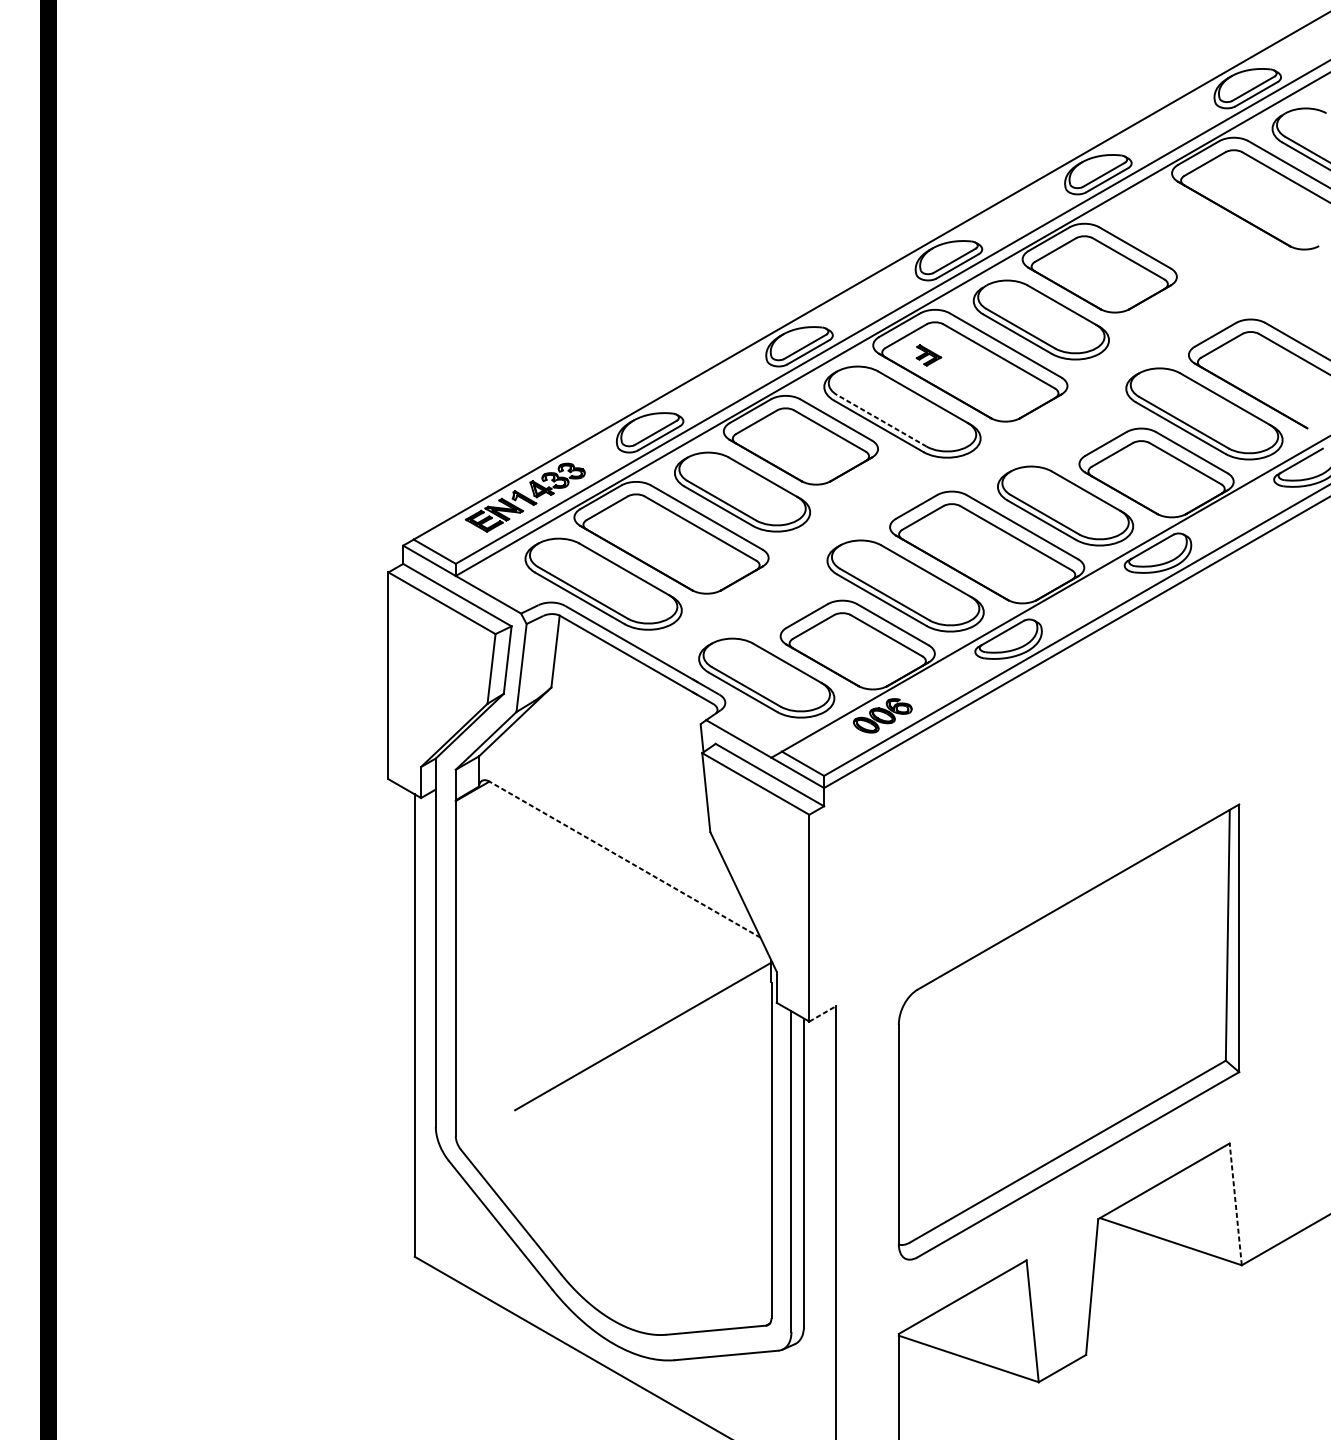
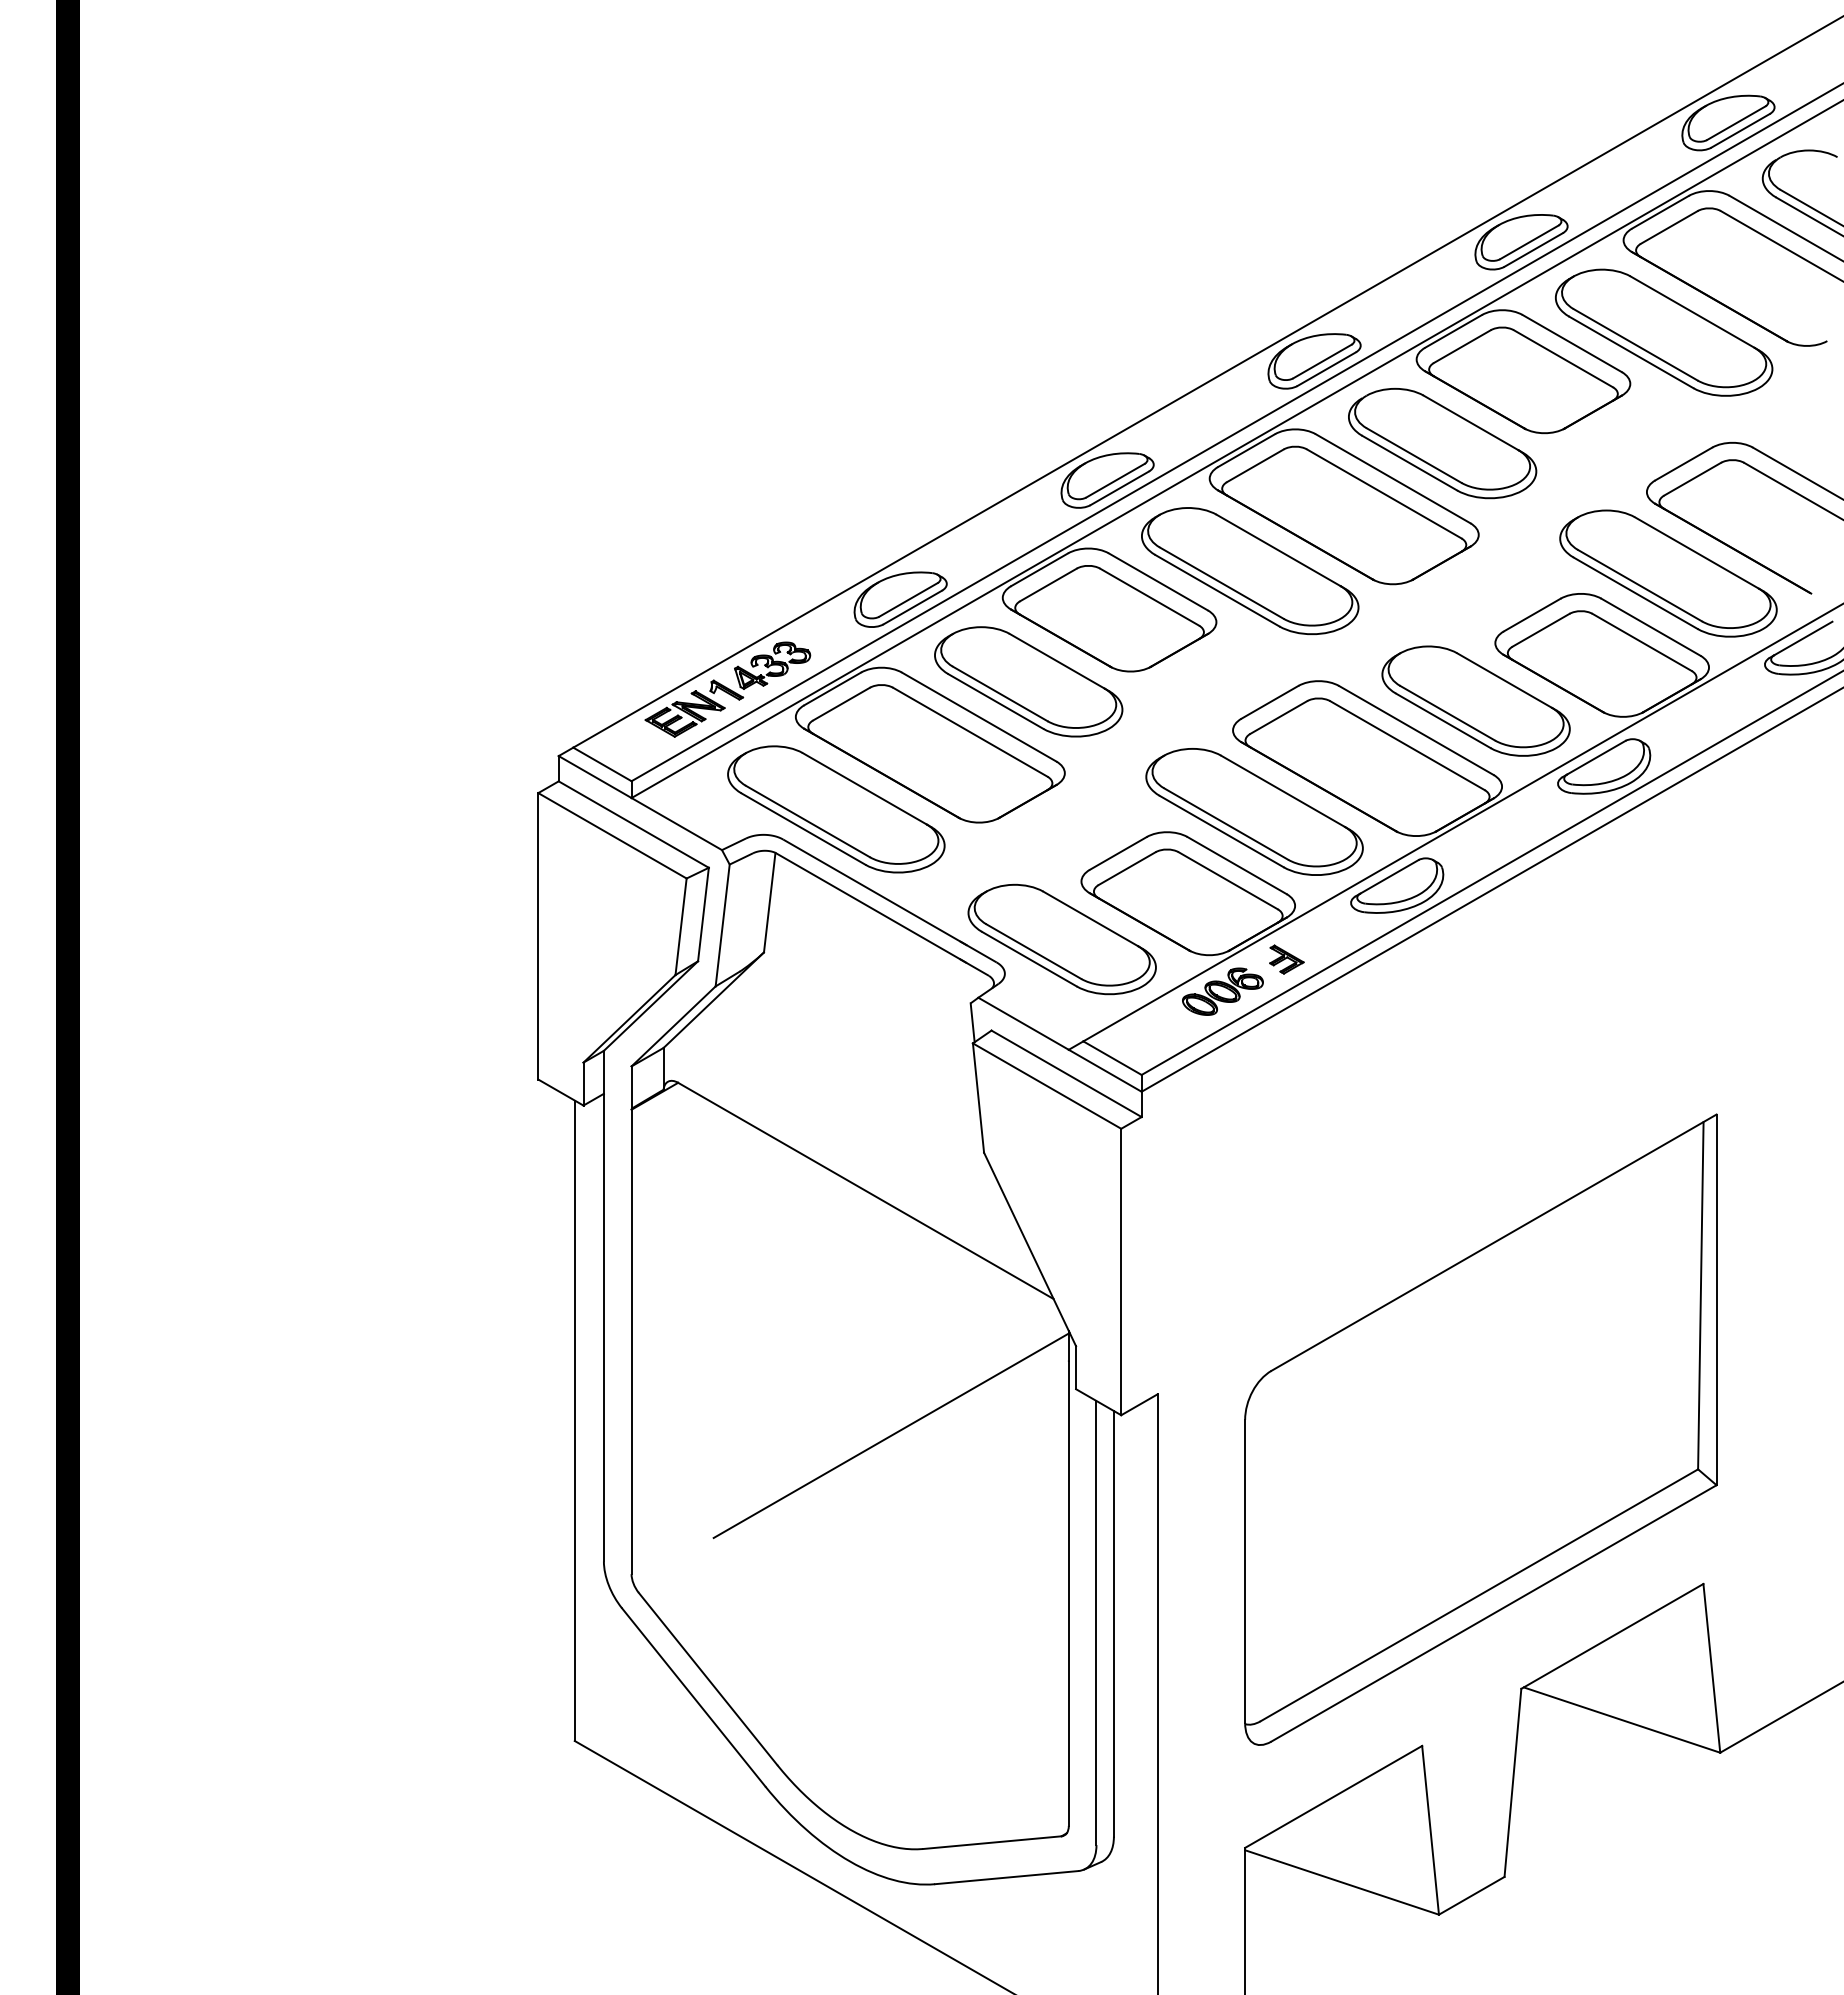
part: (1201, 239) -> (1664, 332), added
part: (928, 355) -> (1286, 959), moved
line: (881, 420) -> (1221, 582), dashed -> solid
line: (624, 859) -> (865, 1190), dashed -> solid
line: (822, 1013) -> (1139, 1404), dashed -> solid
line: (1235, 1204) -> (1711, 1668), dashed -> solid

